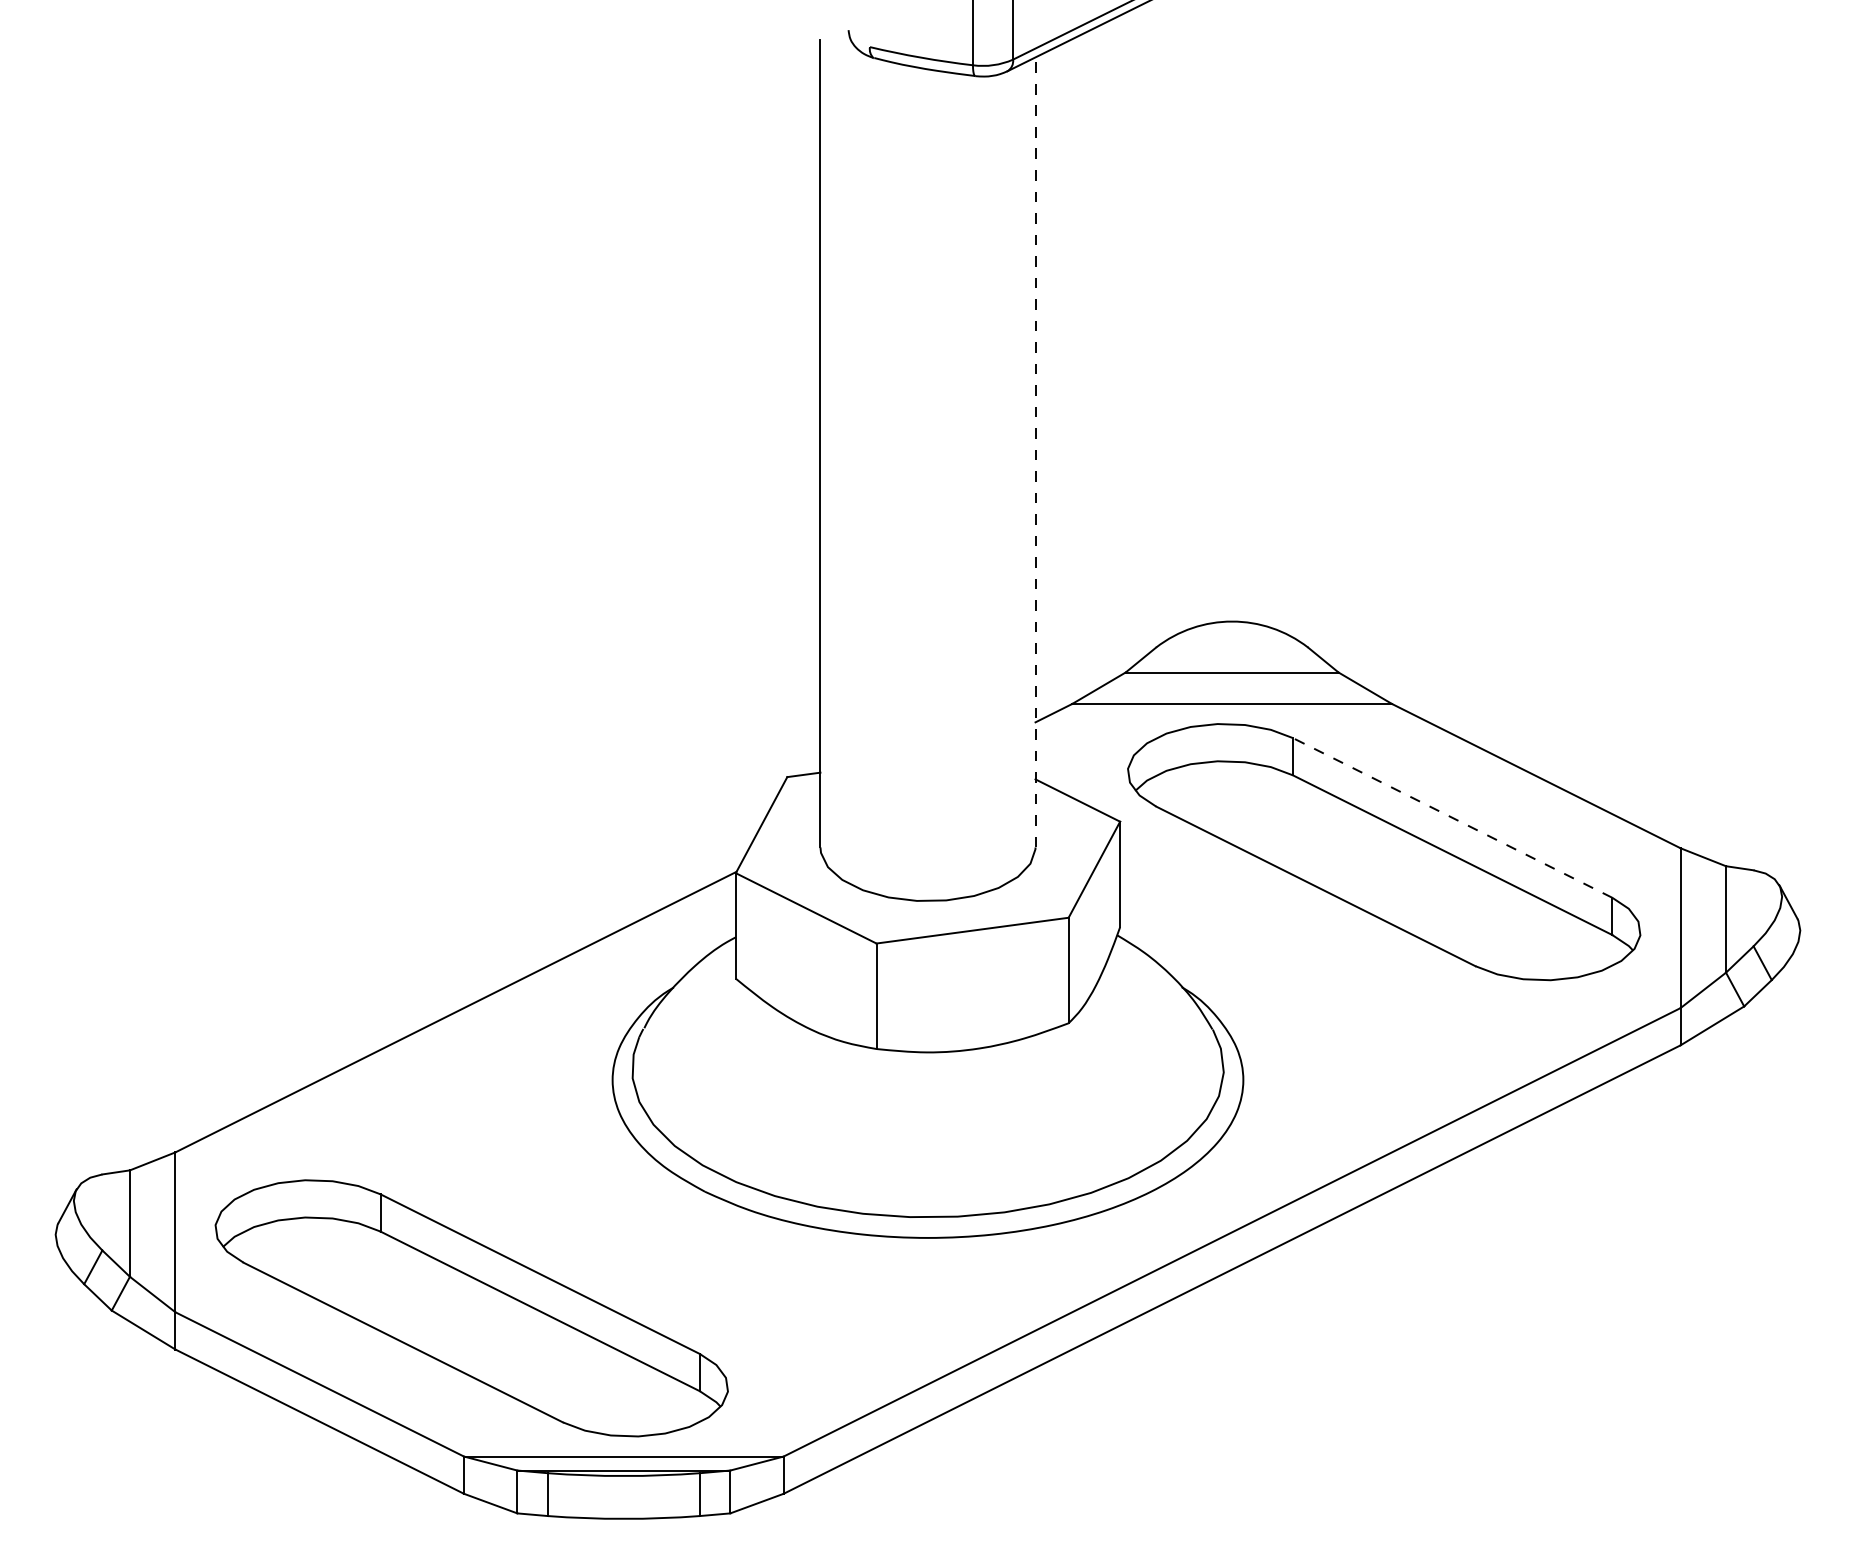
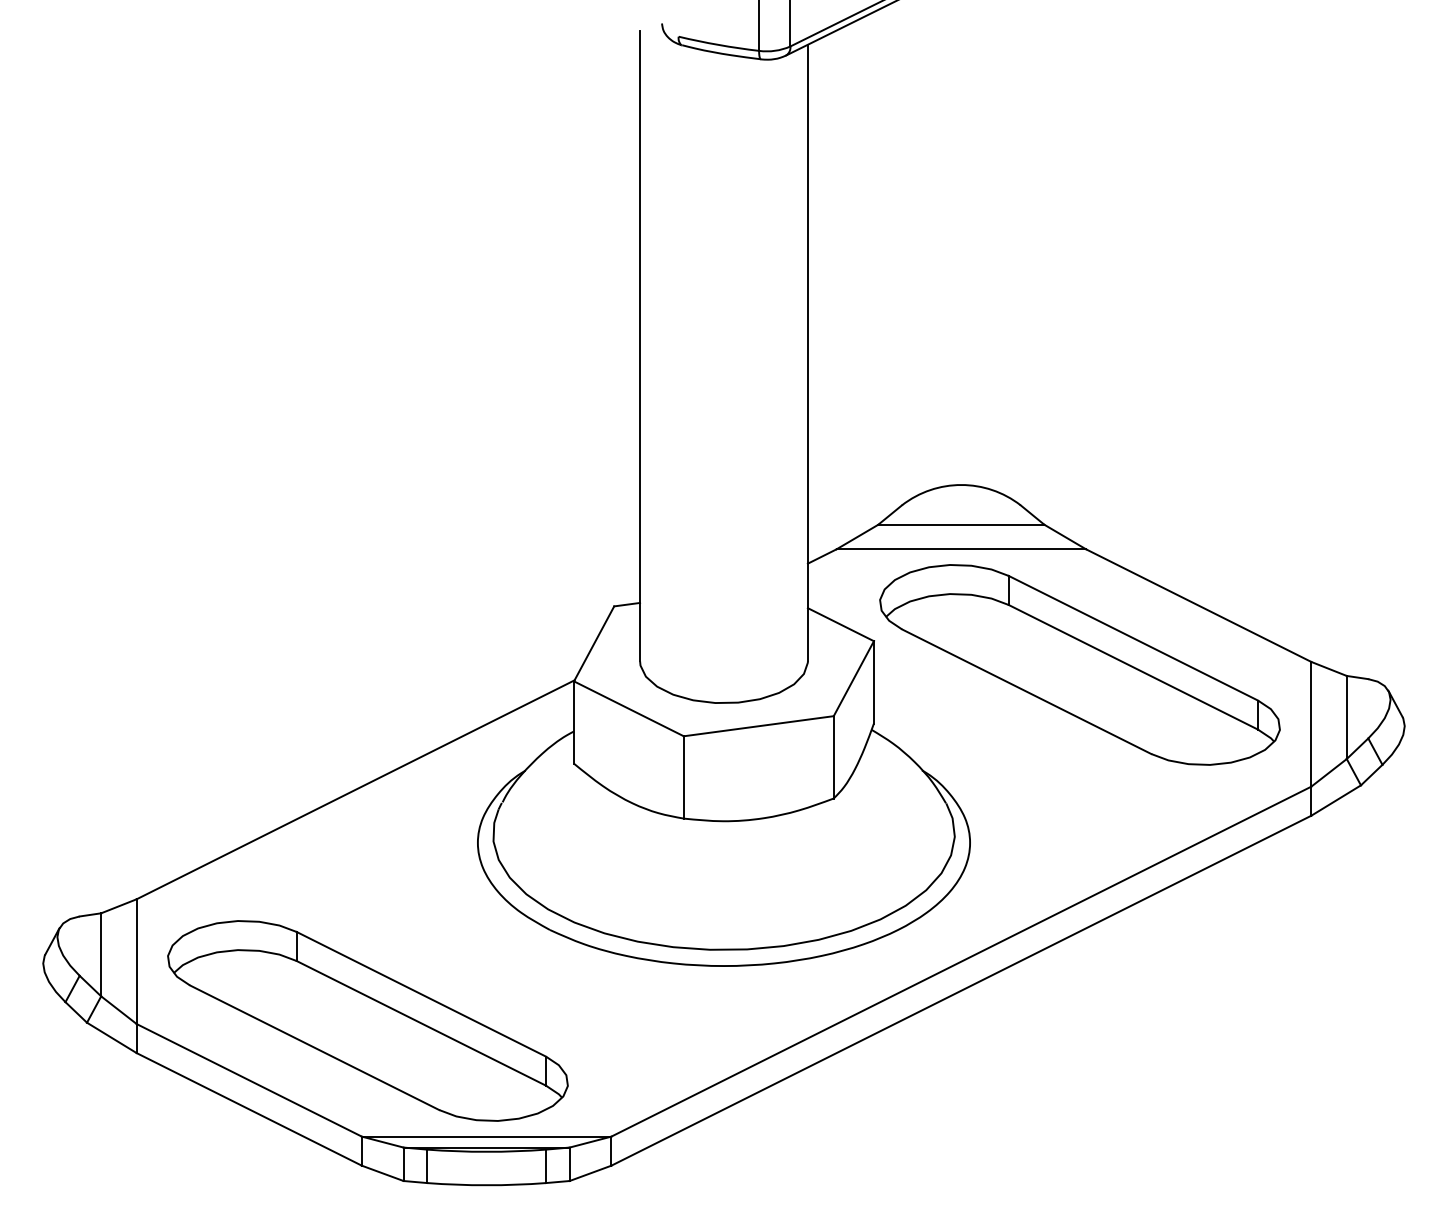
line: (1035, 451) -> (807, 352), dashed -> solid
line: (1452, 817) -> (1133, 637), dashed -> solid

